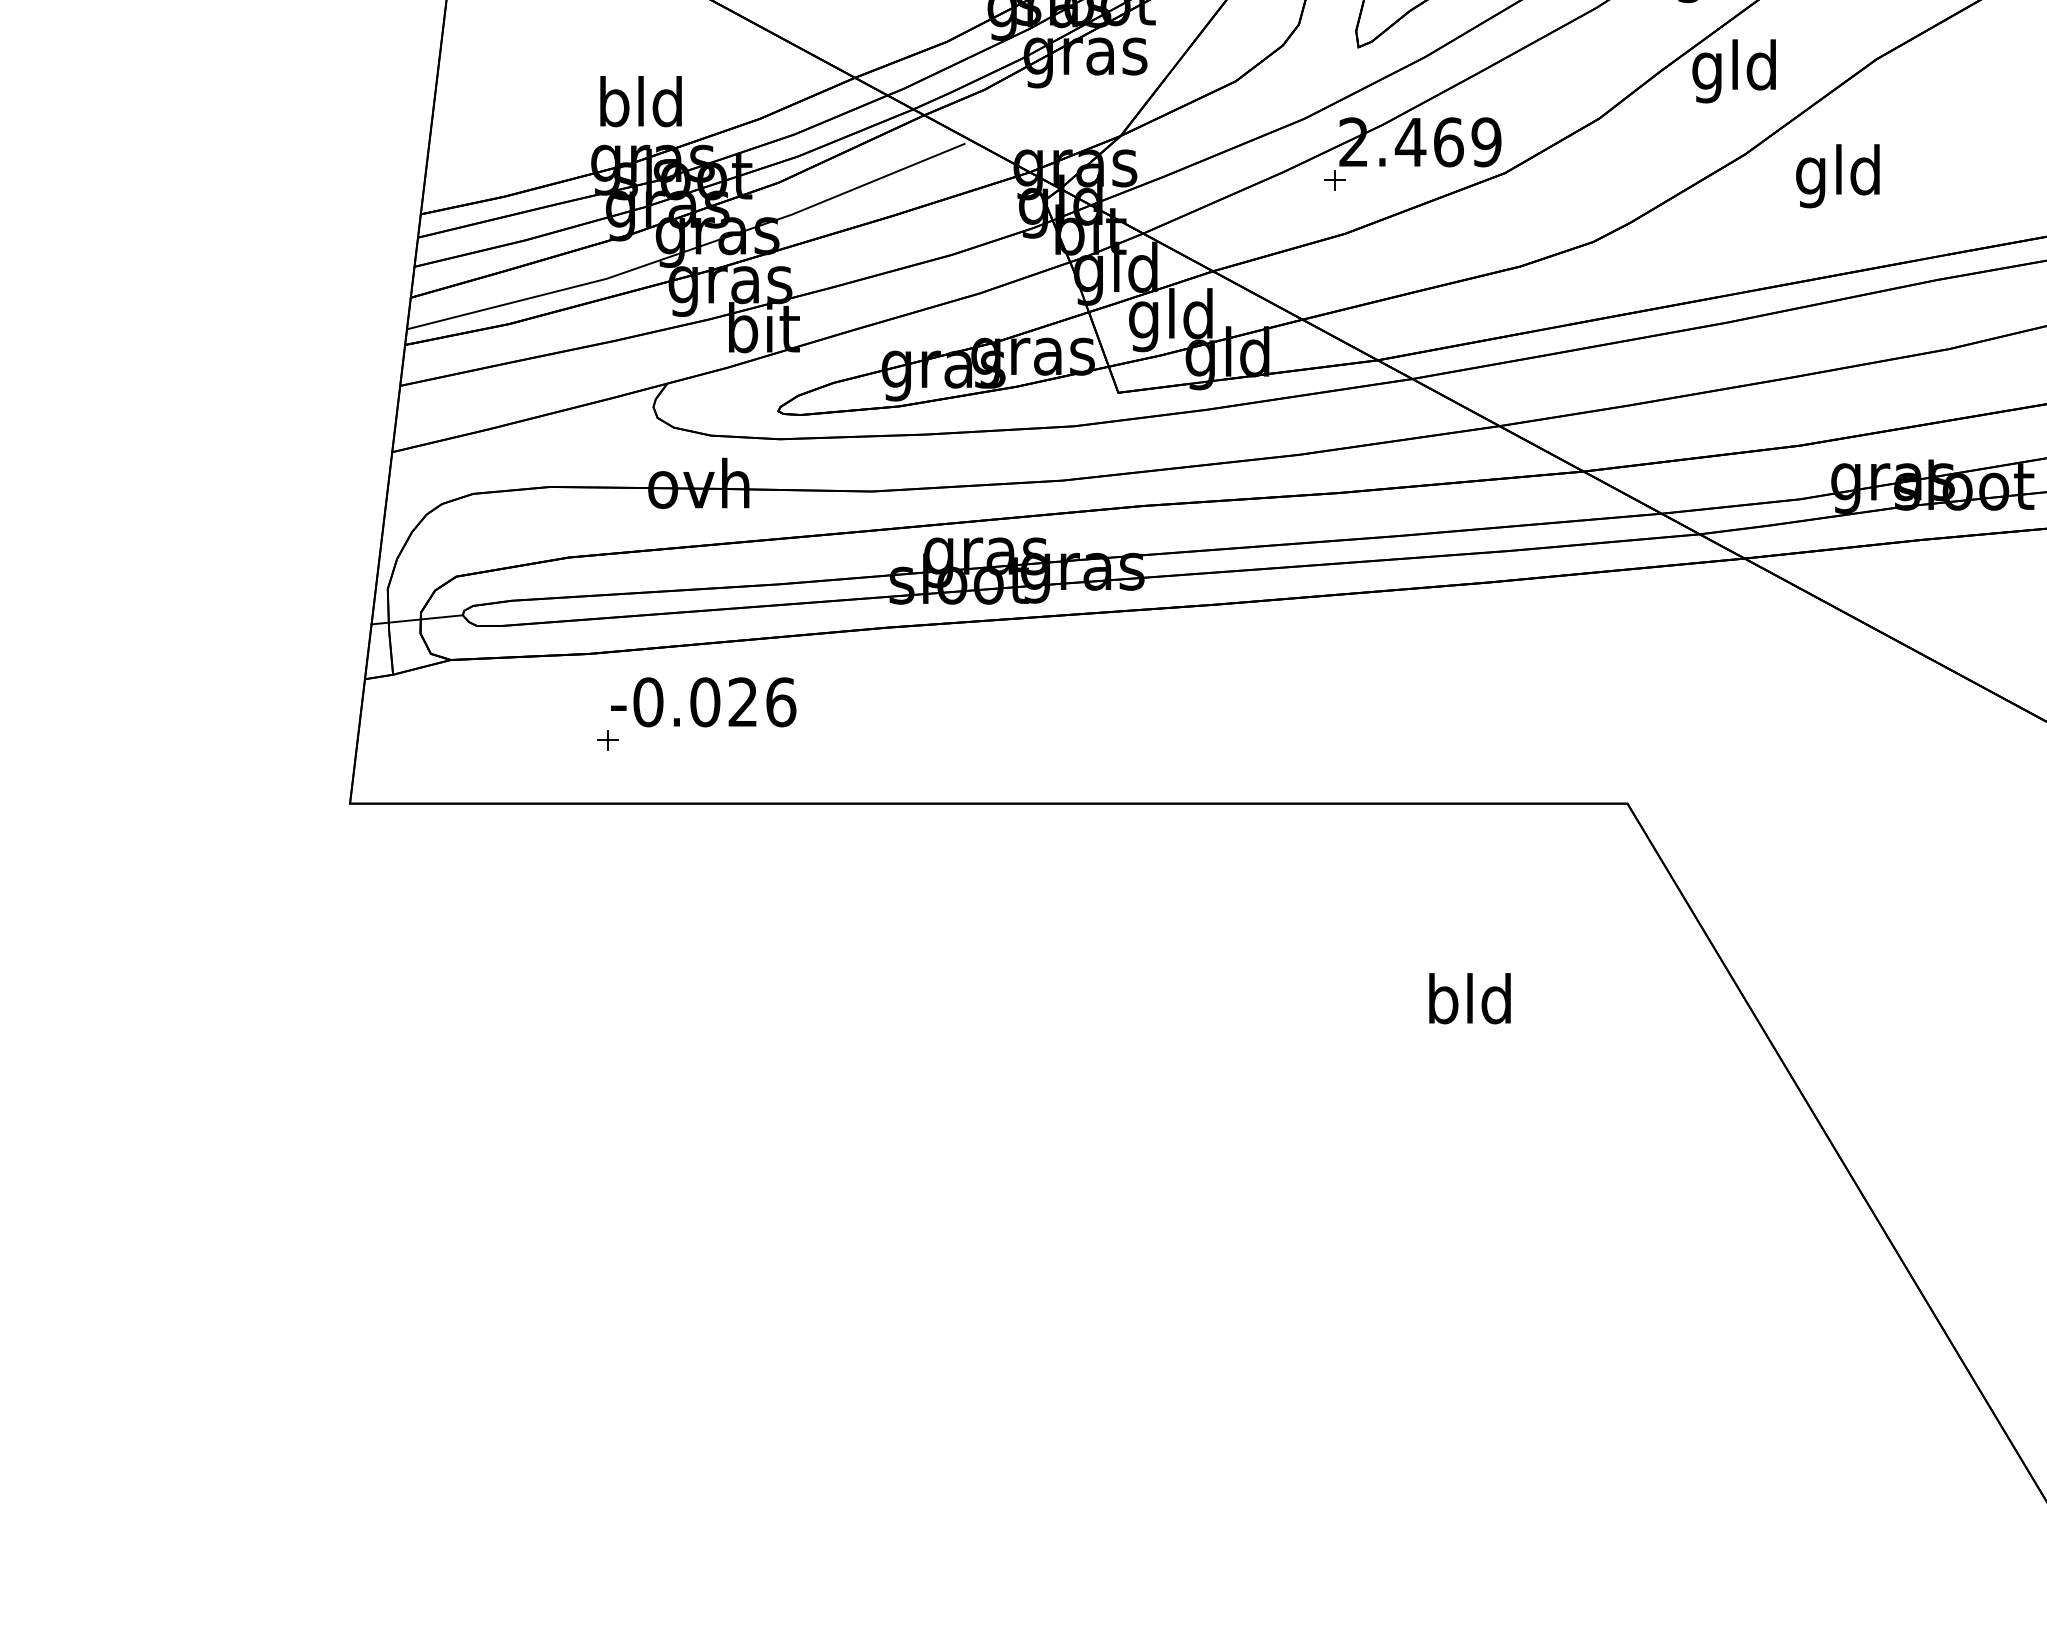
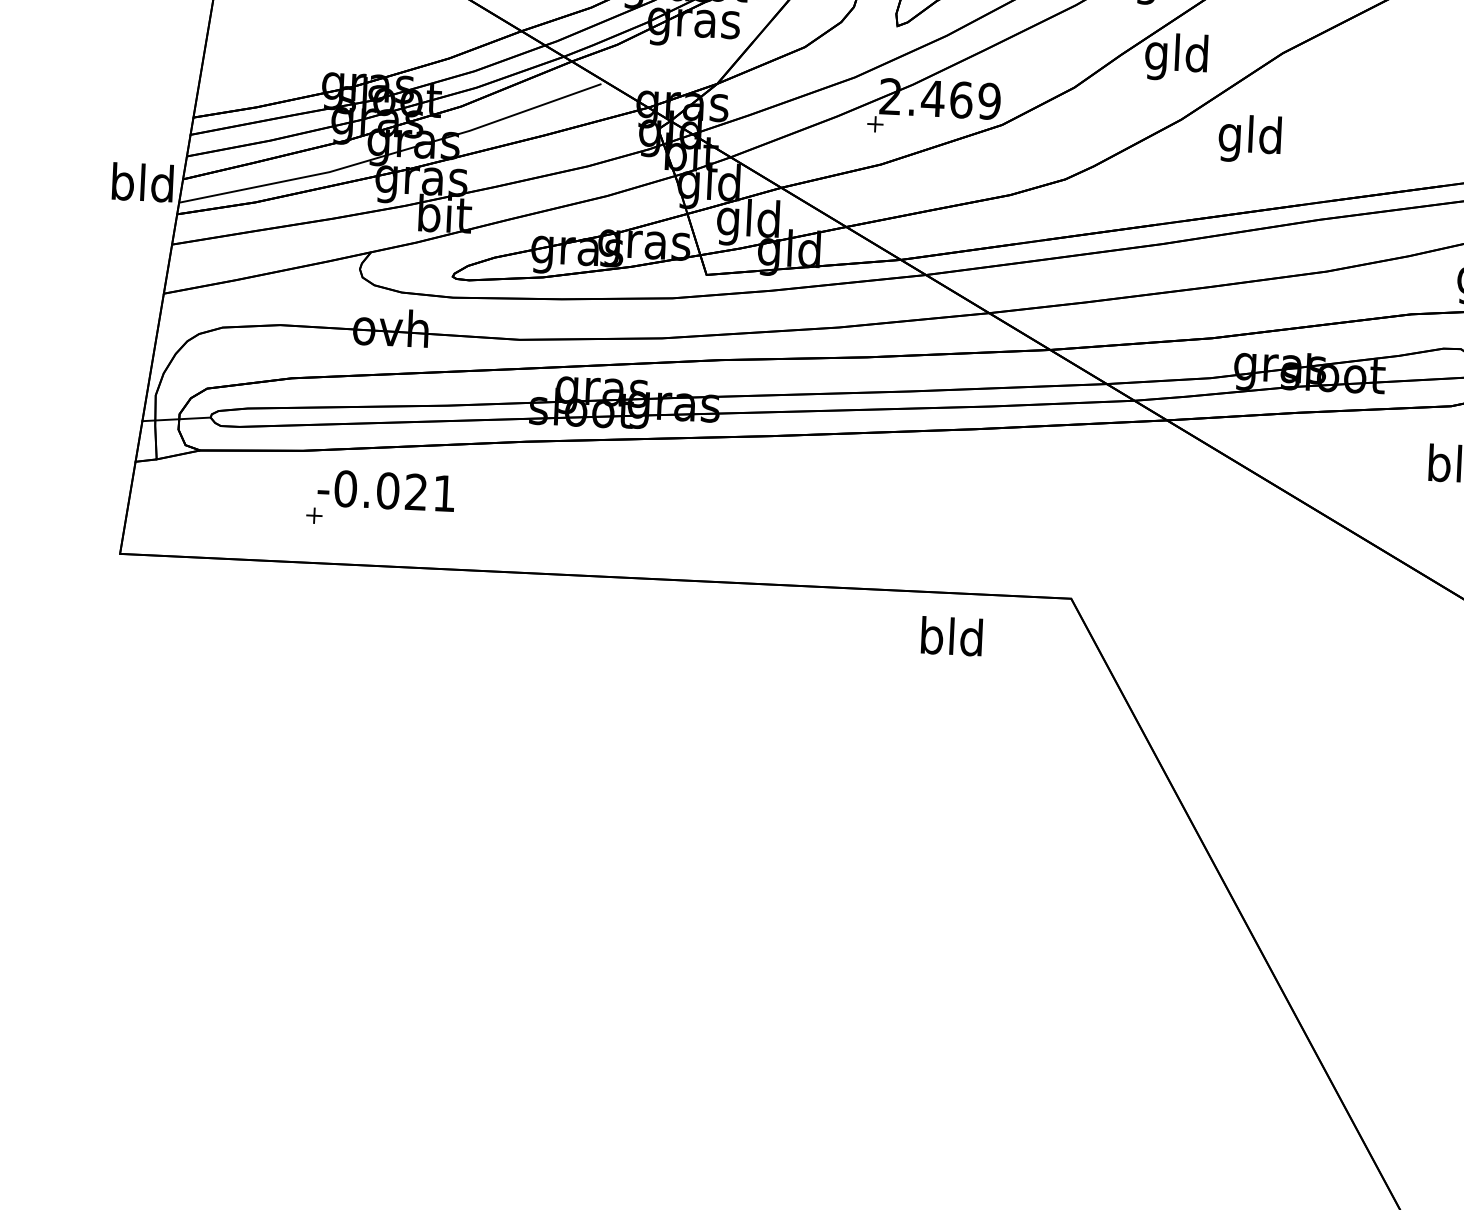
text: (640, 101) -> (142, 182), moved
text: (781, 702) -> (444, 493), -0.026 -> -0.021
text: (1469, 998) -> (951, 636), moved

